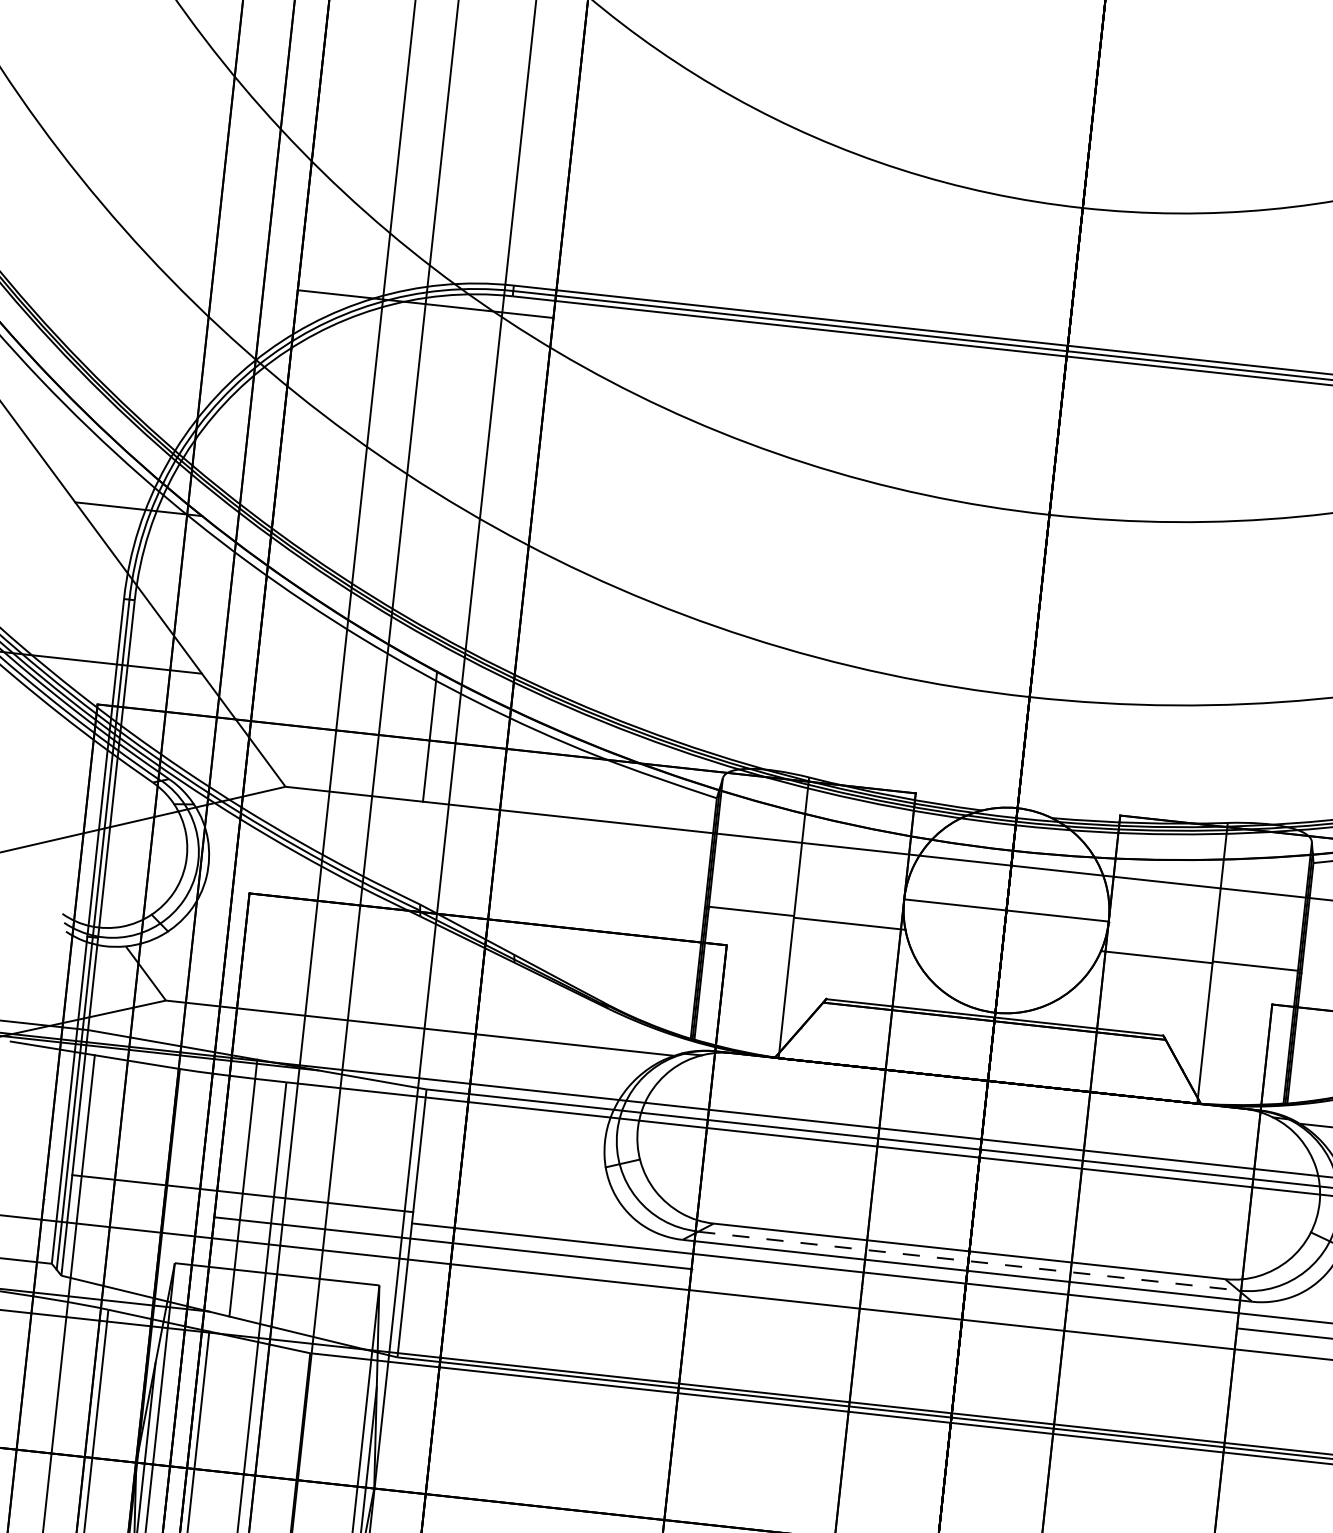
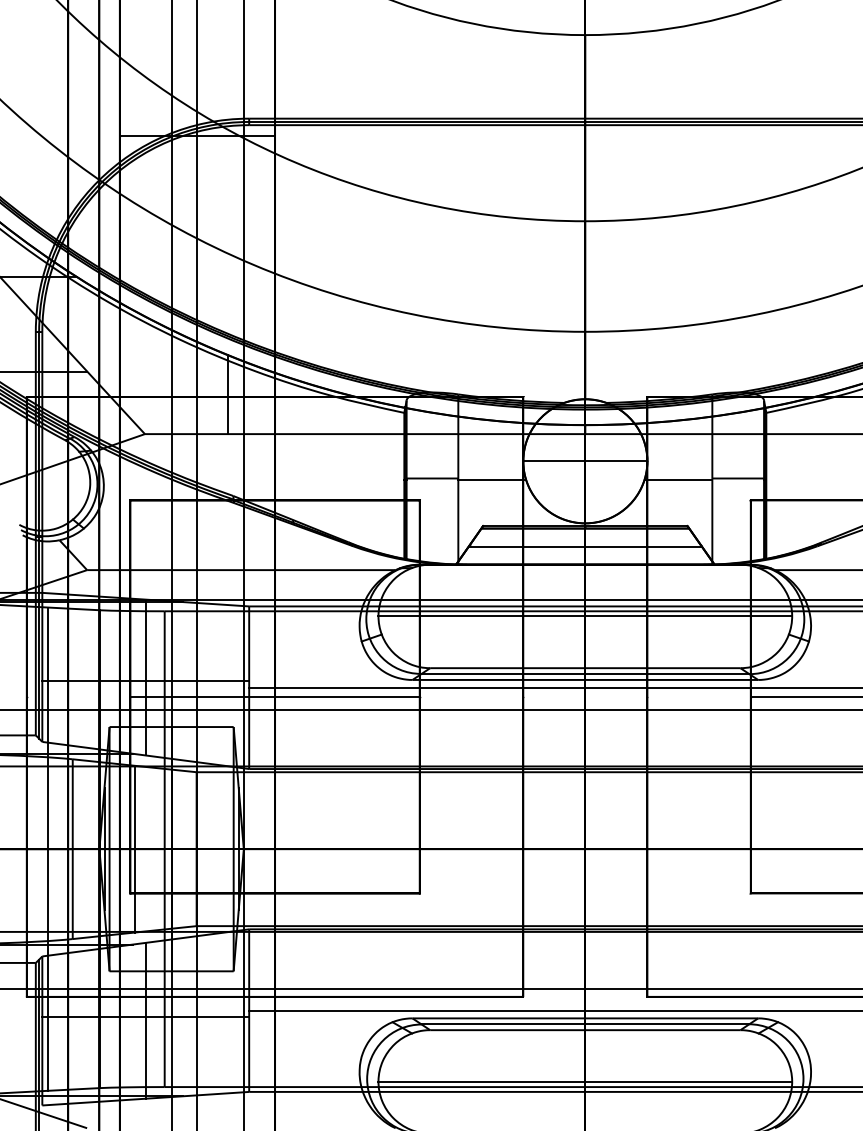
line: (989, 1050) -> (584, 546), added
line: (978, 1166) -> (585, 616), added
line: (968, 1261) -> (585, 674), dashed -> solid

